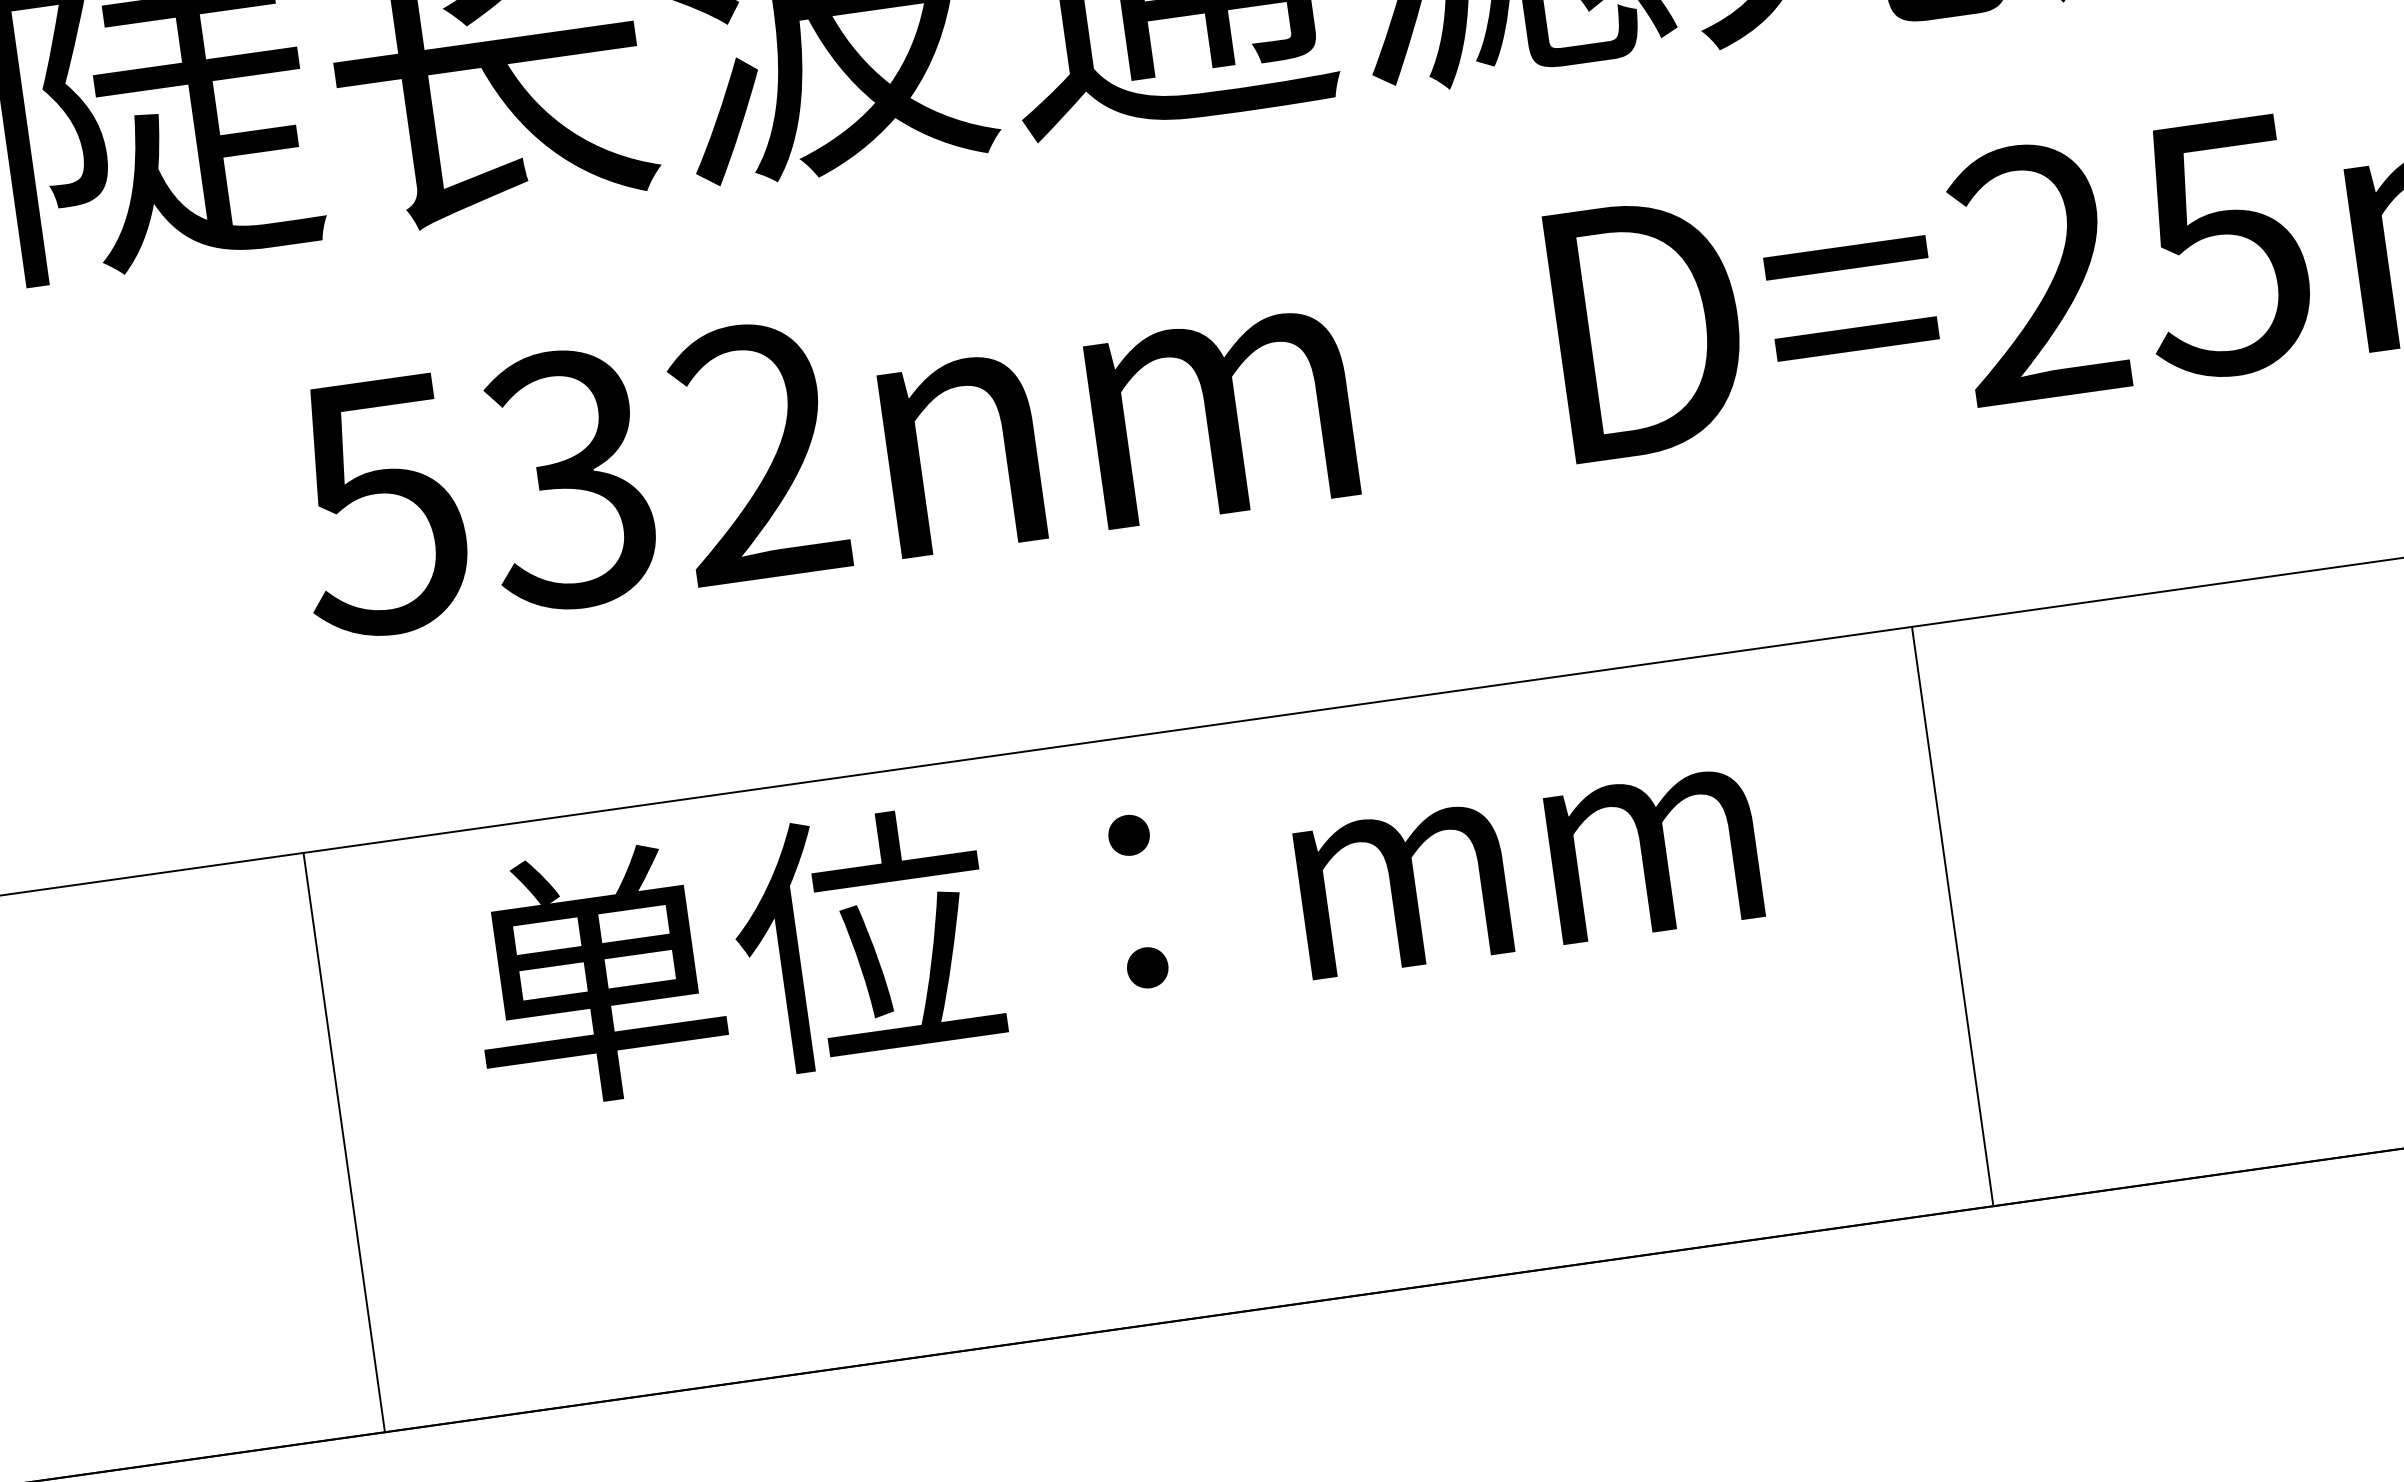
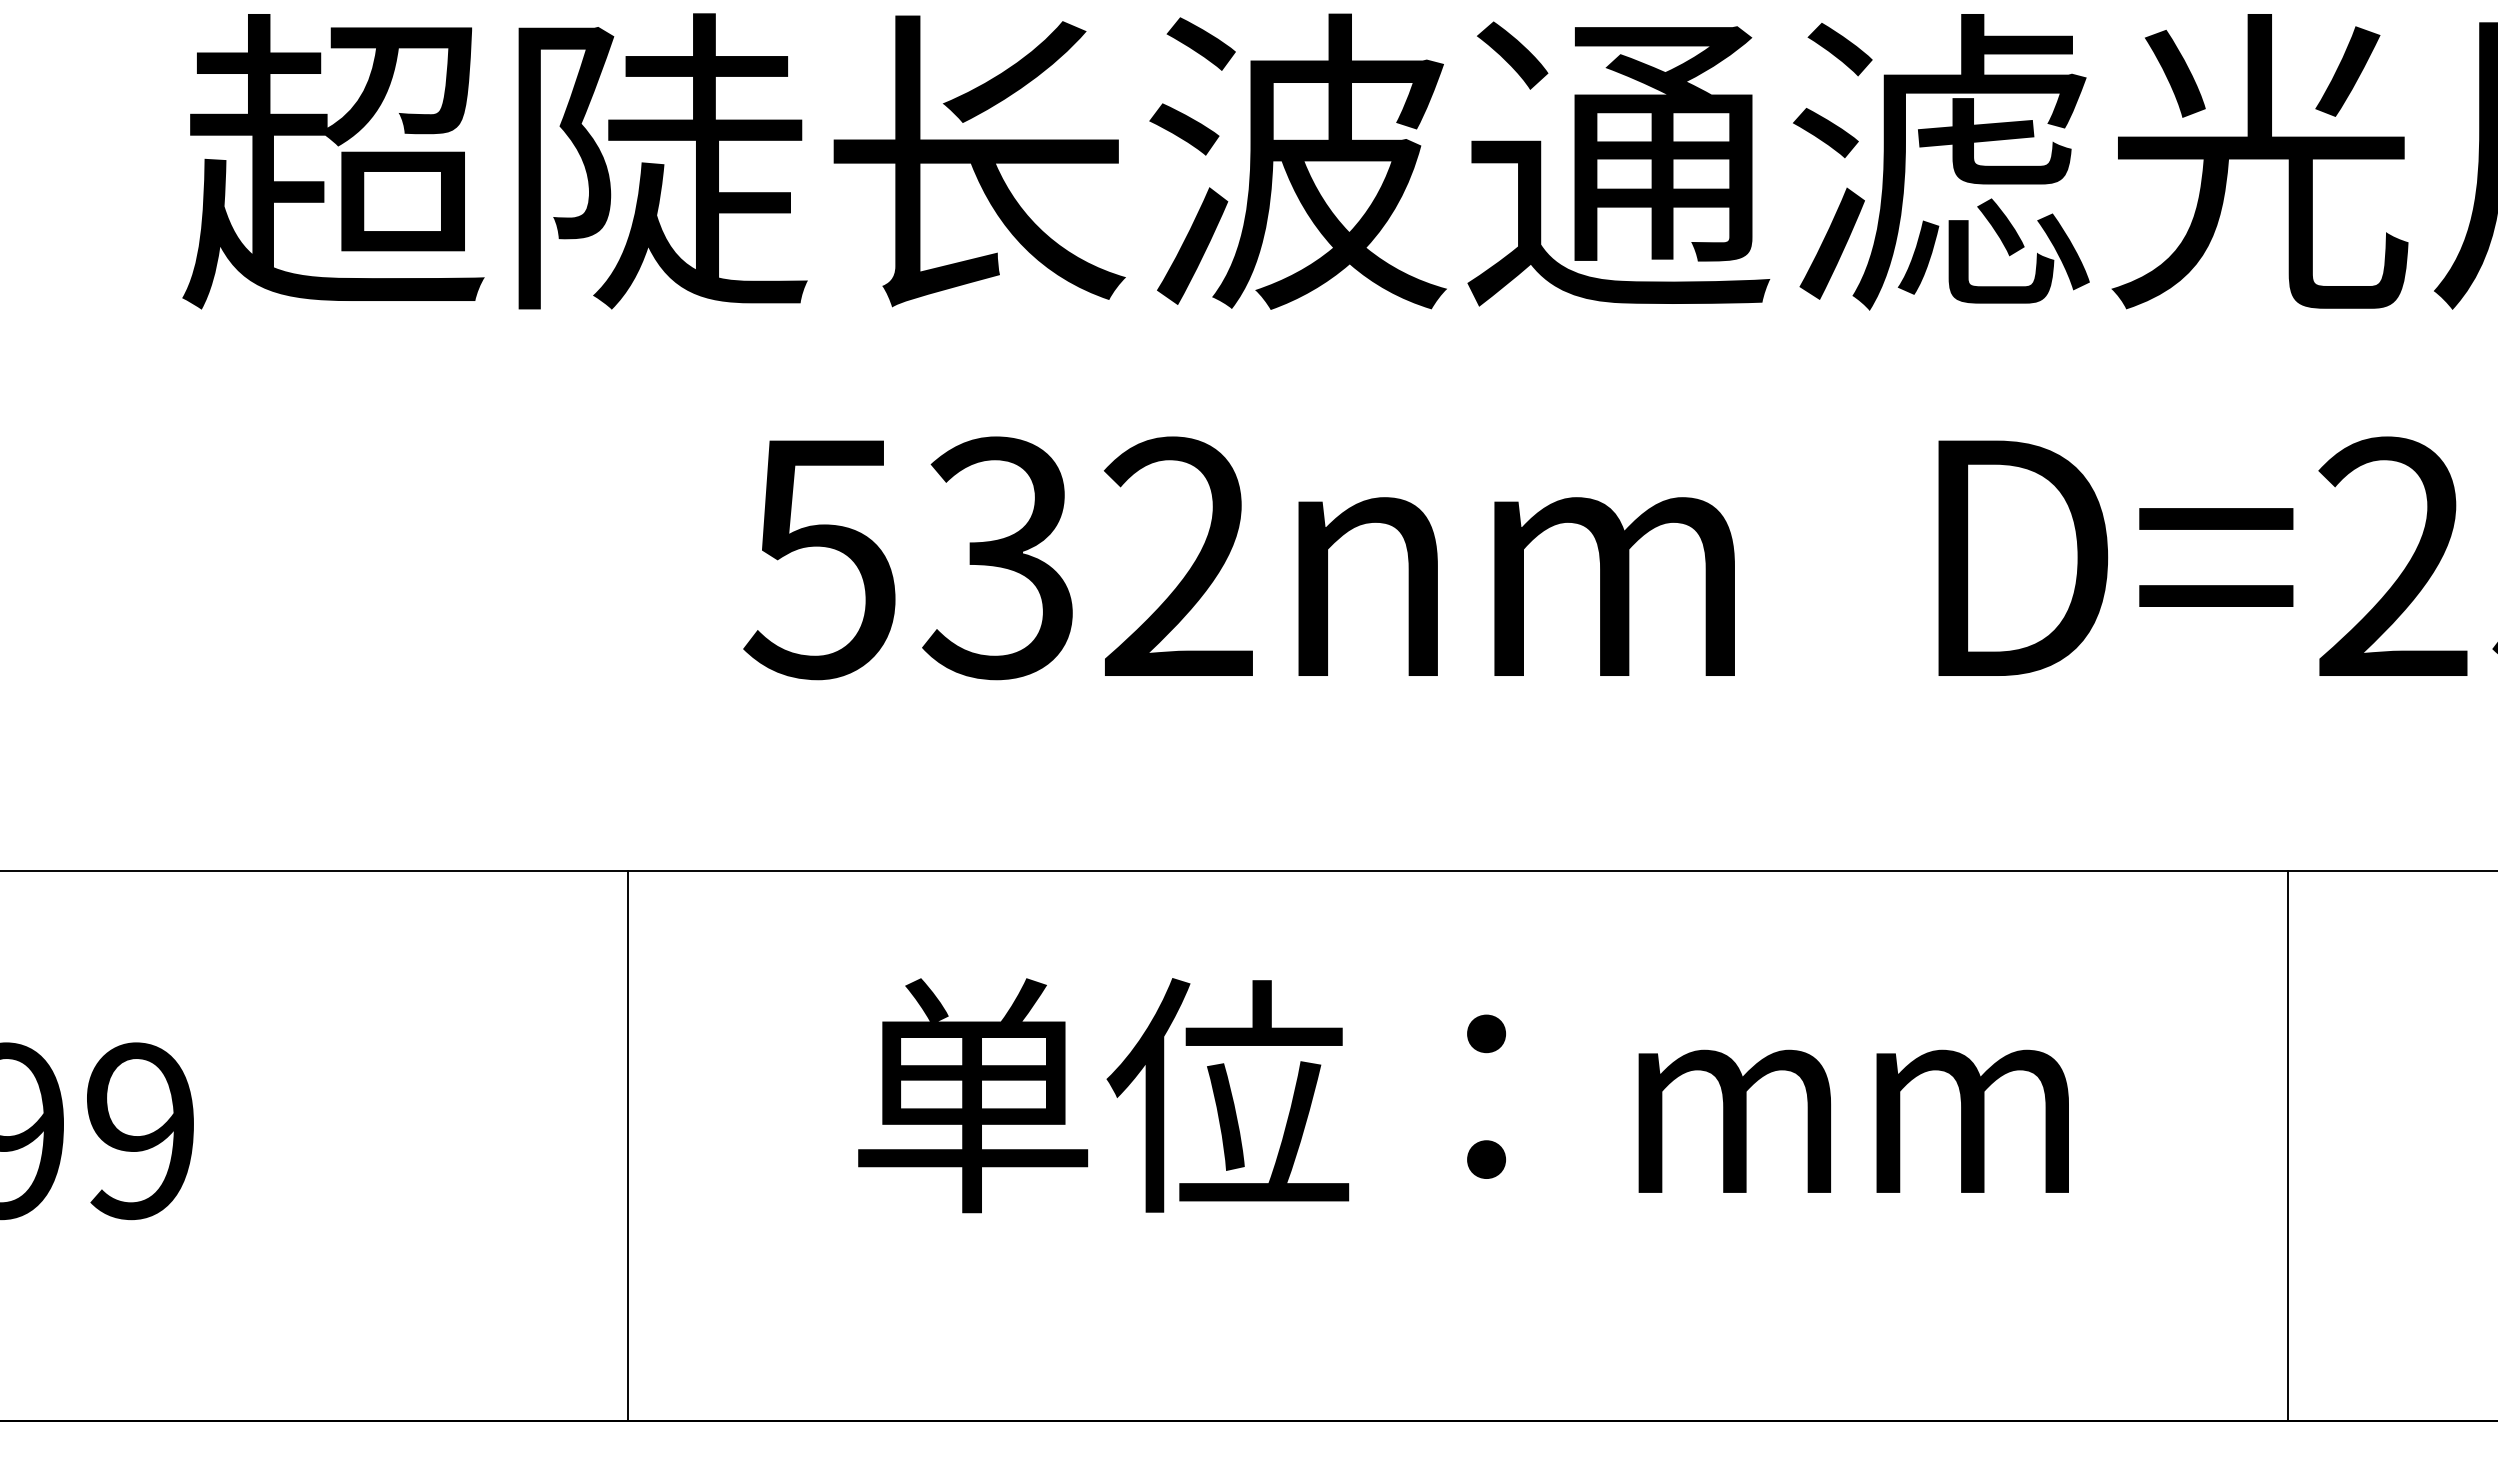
text: (1113, 903) -> (1463, 1095), moved
line: (1952, 916) -> (2287, 1146), moved
line: (344, 1142) -> (627, 1146), moved

